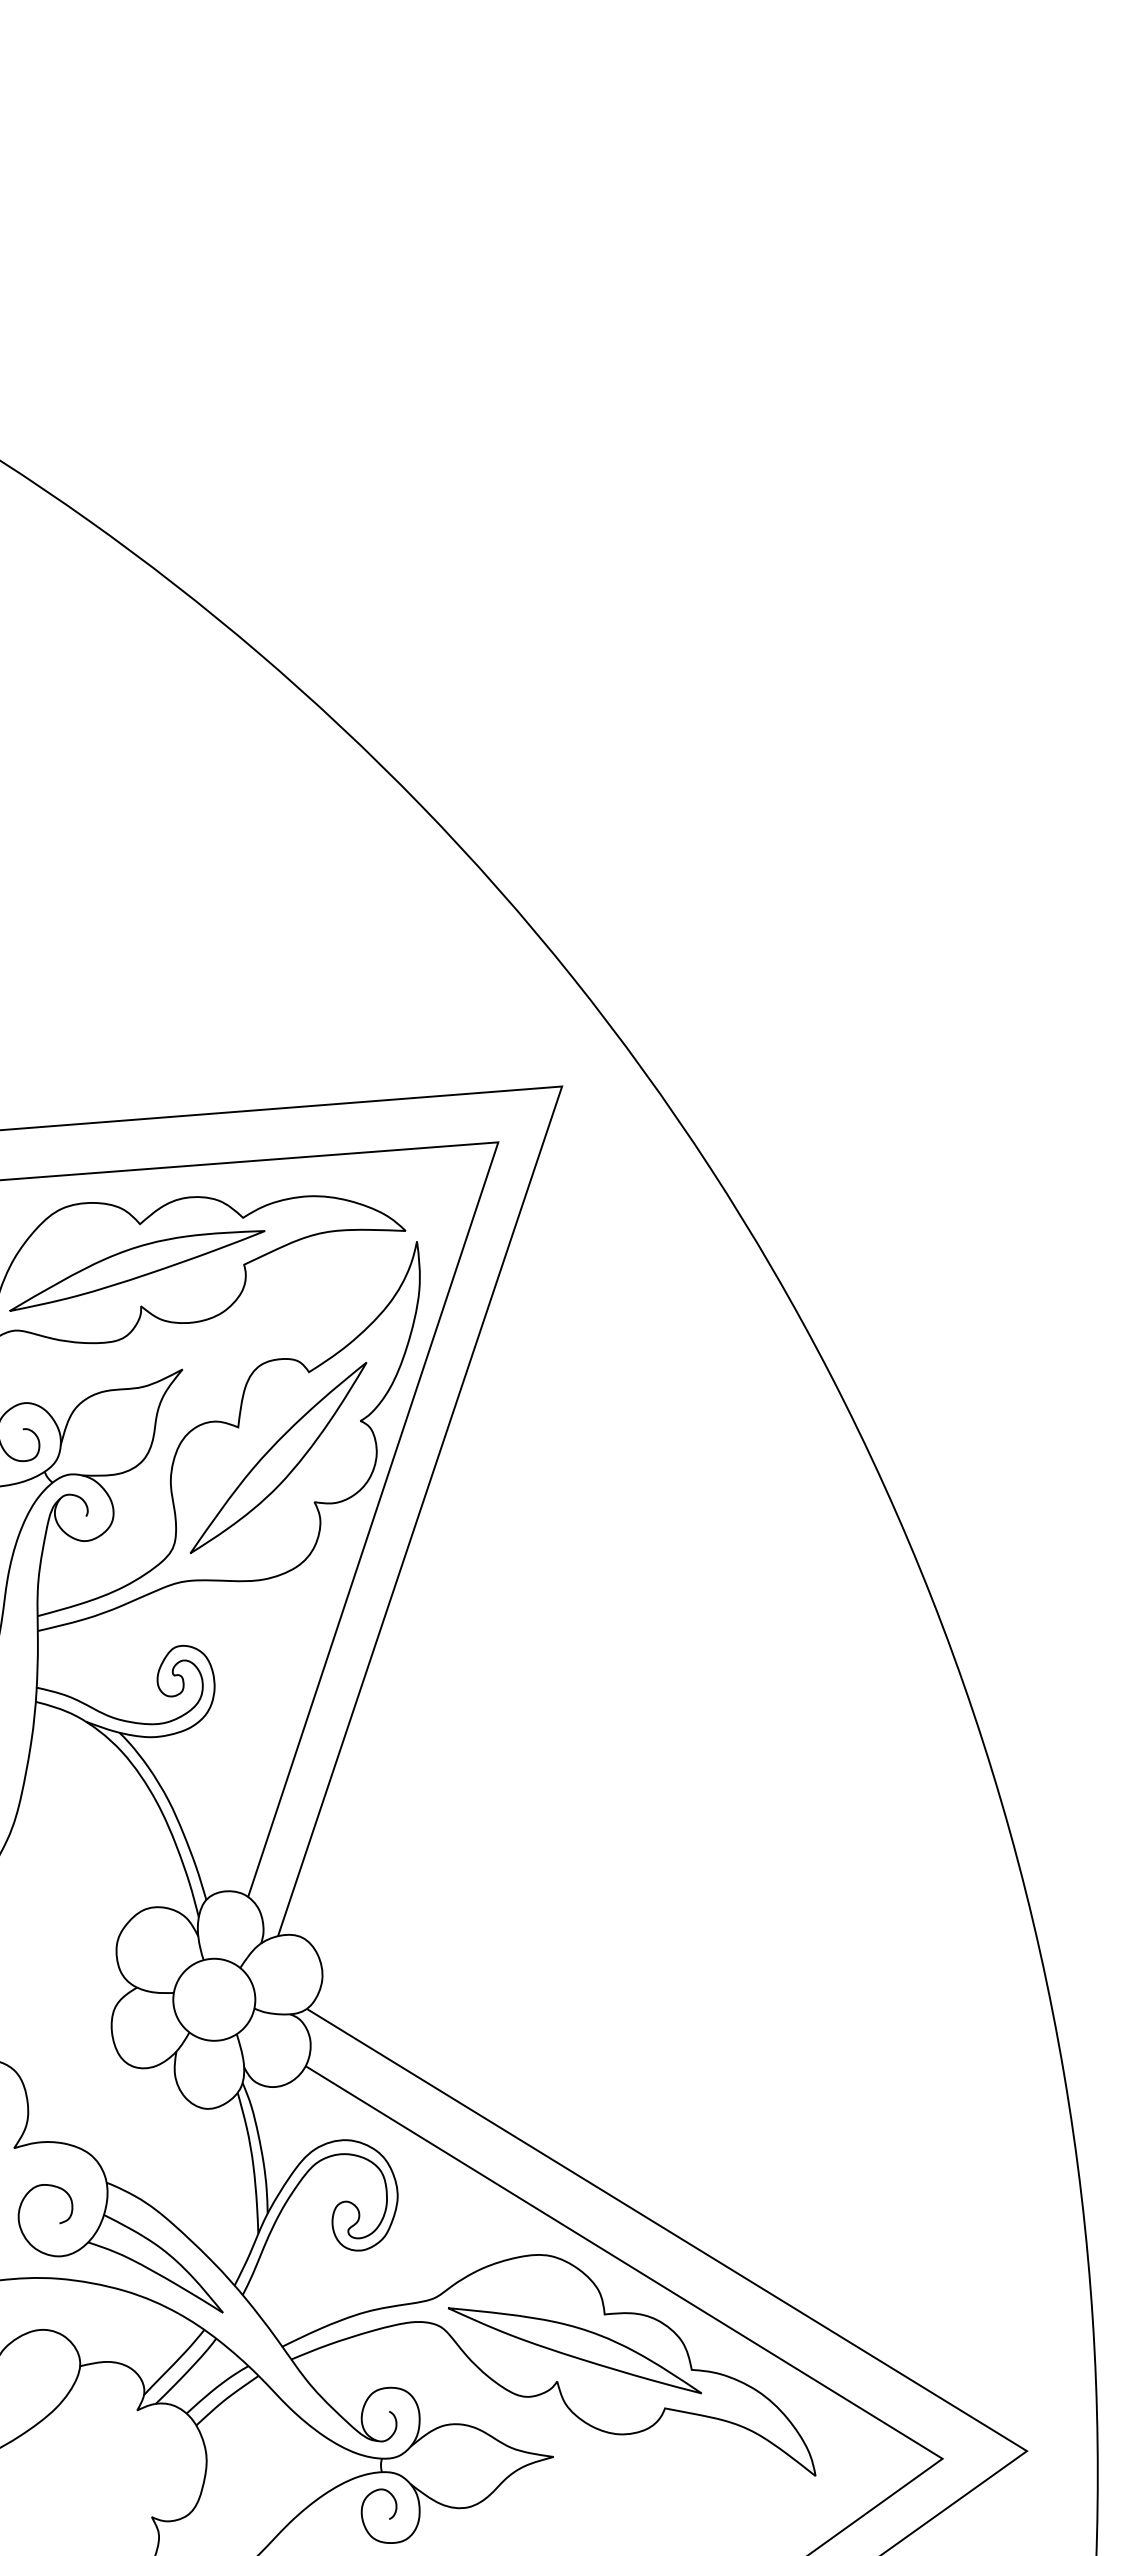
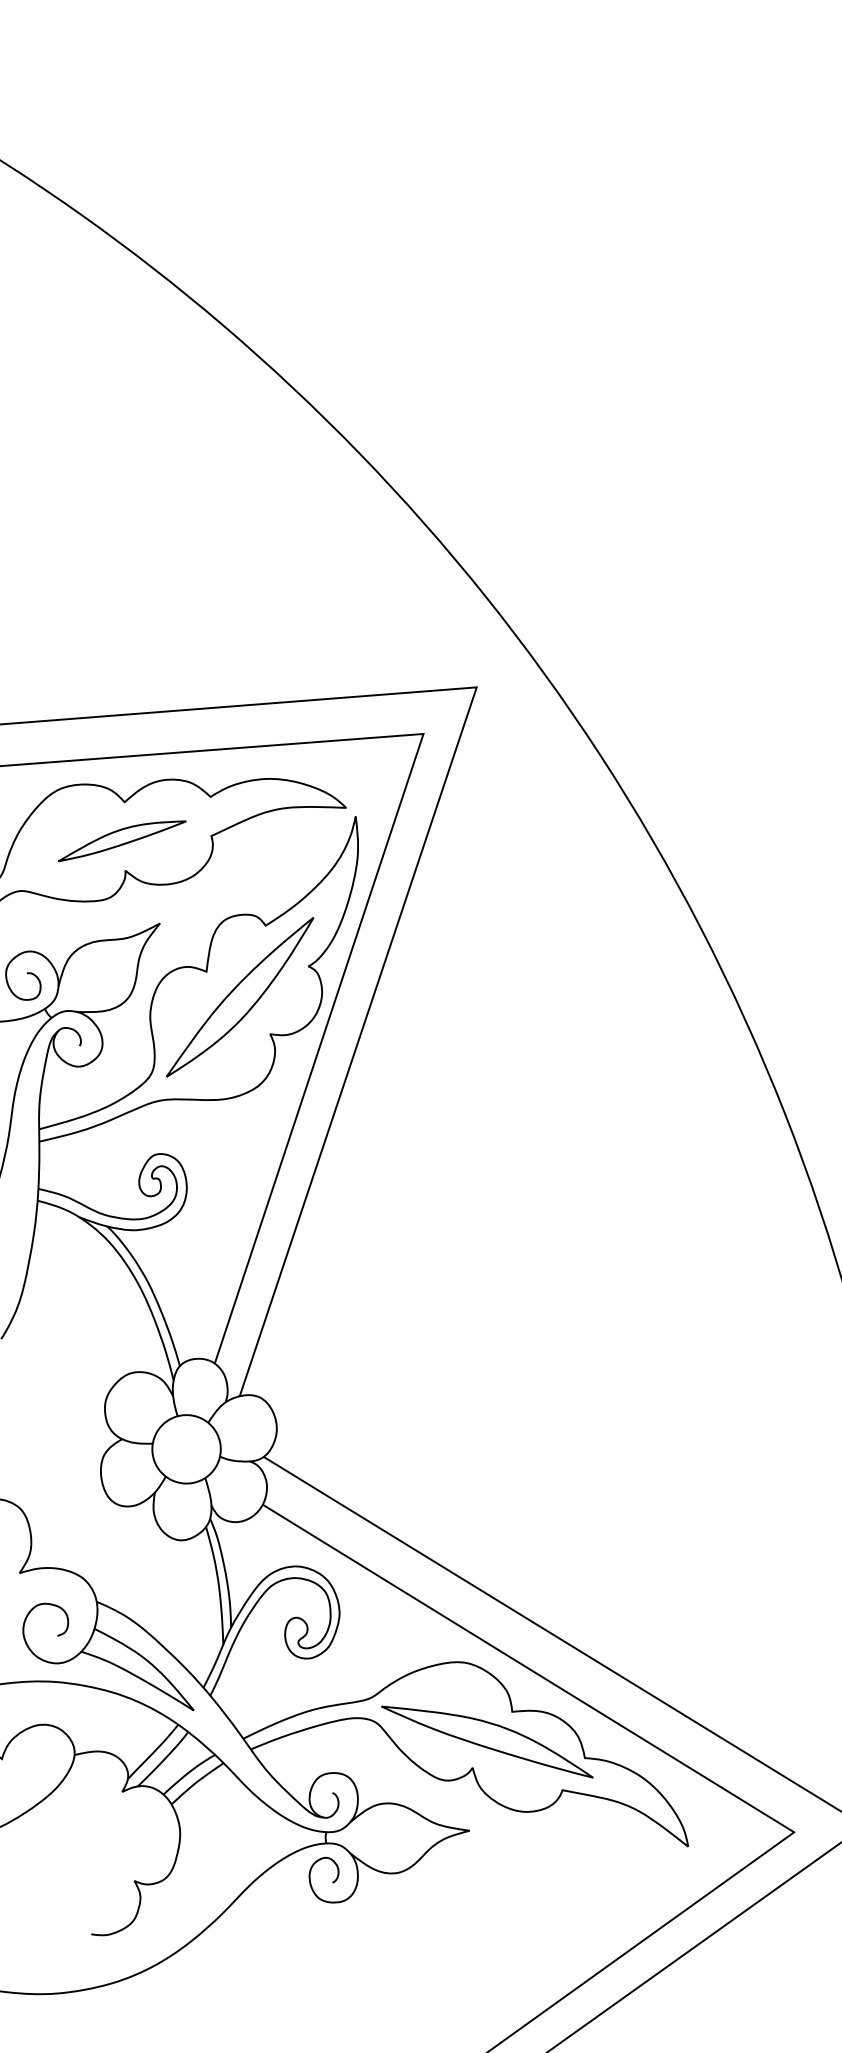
part: (137, 1270) -> (122, 840), size x0.6

